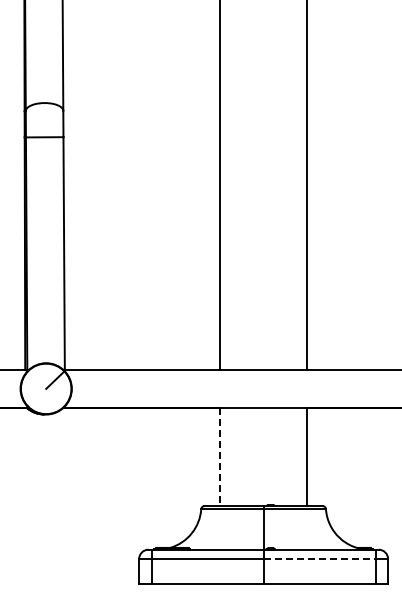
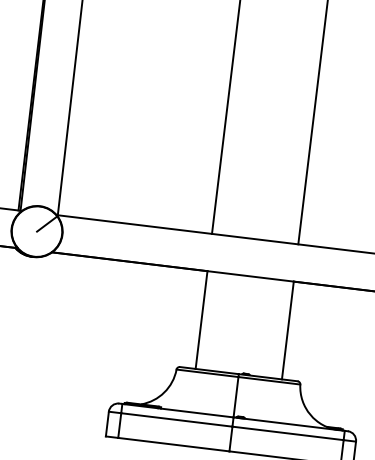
line: (220, 457) -> (201, 320), dashed -> solid
line: (320, 559) -> (288, 433), dashed -> solid

